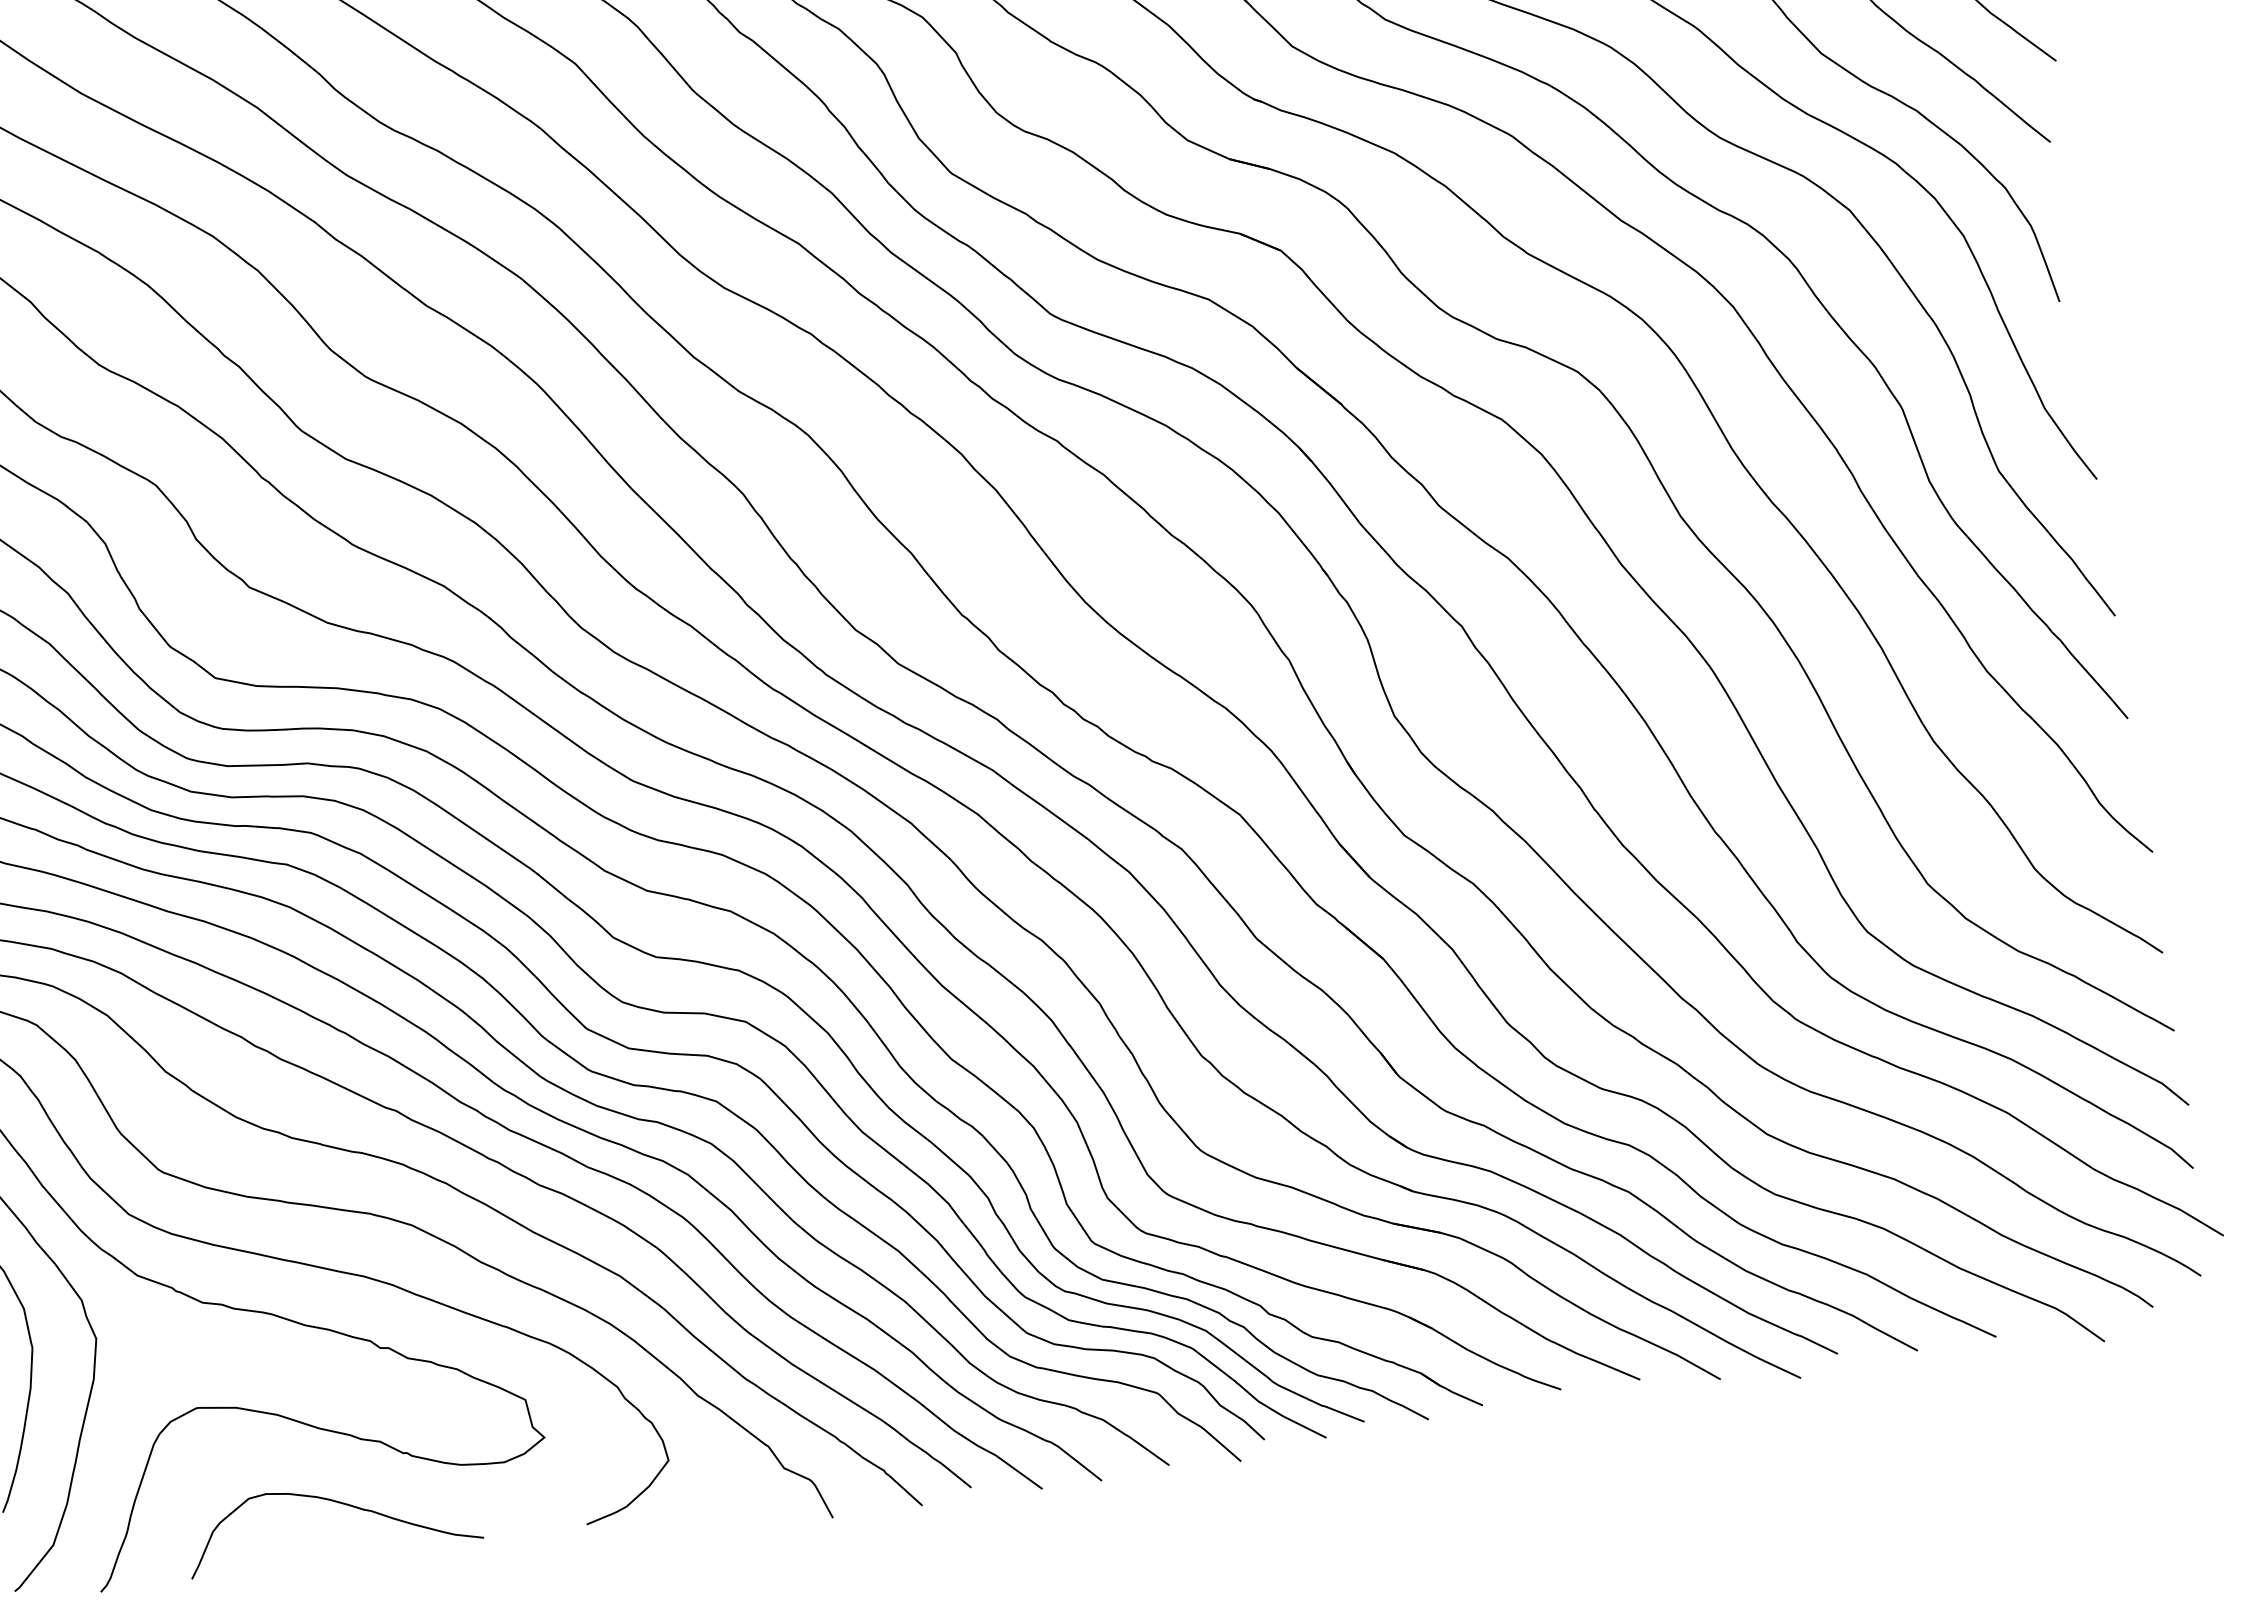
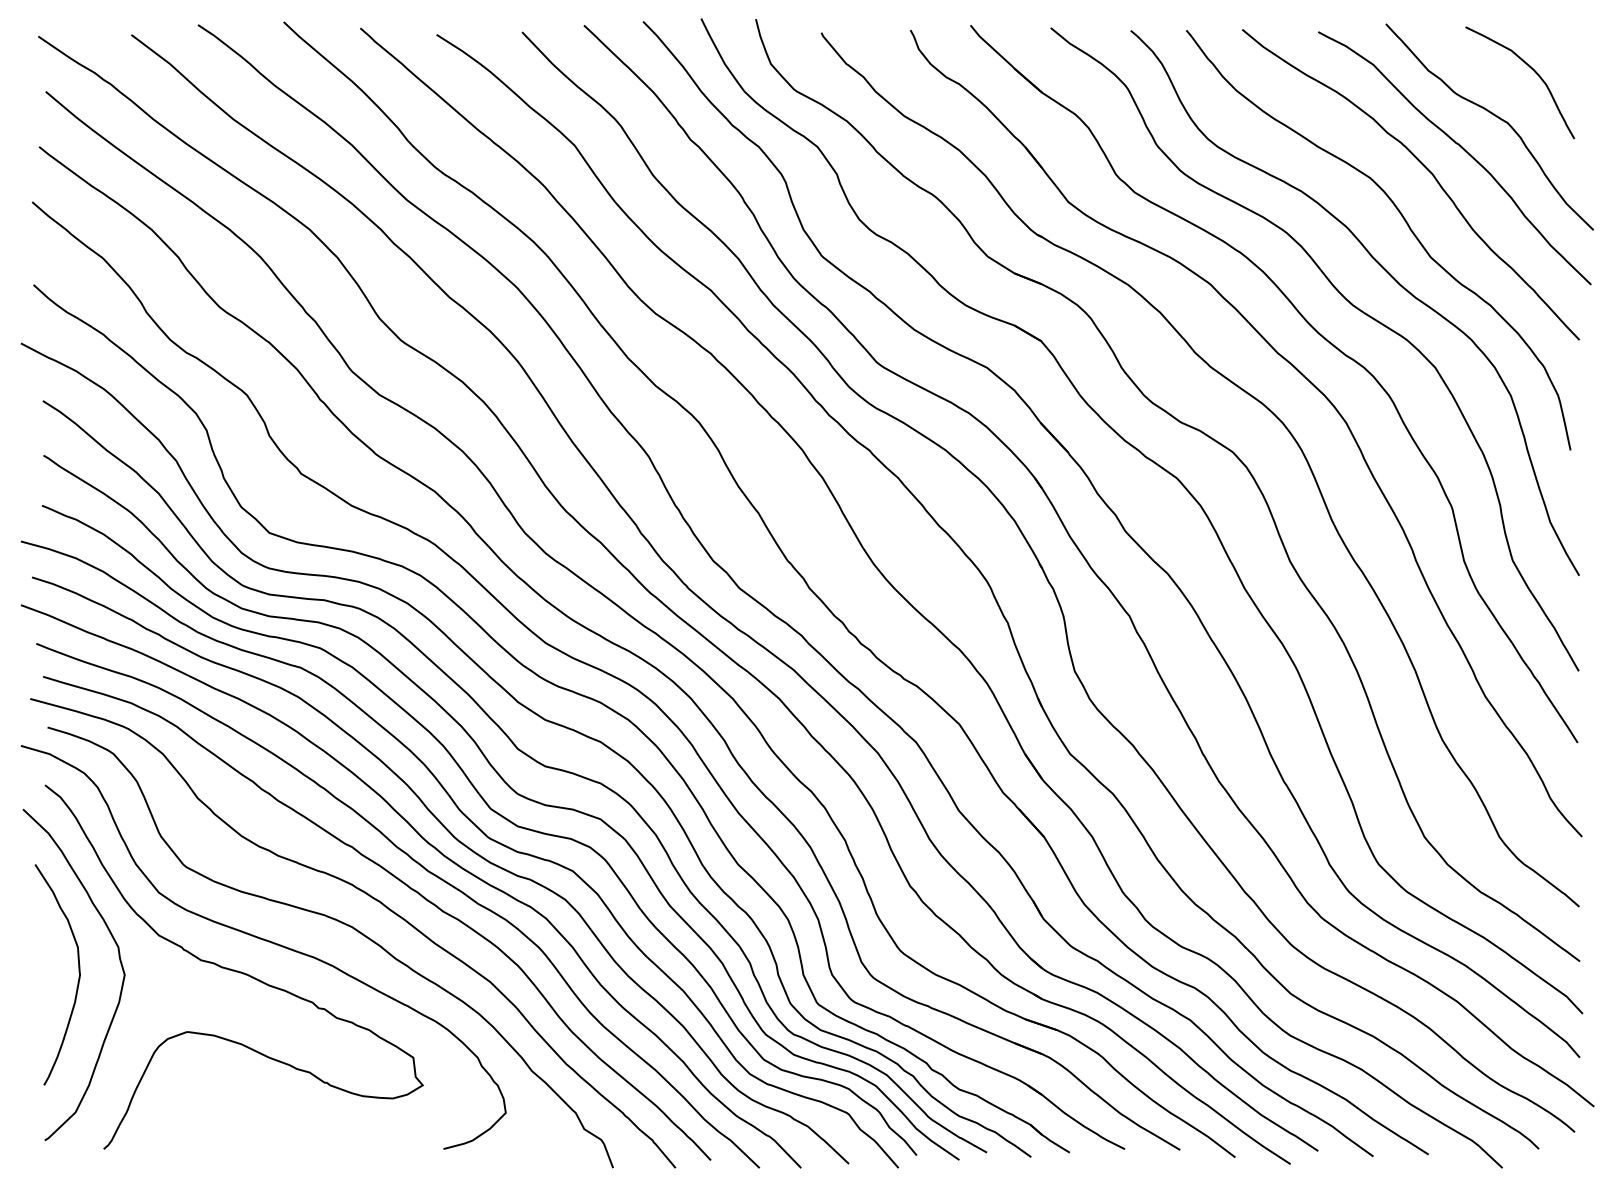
curve: (338, 1504) -> (275, 1111), removed

